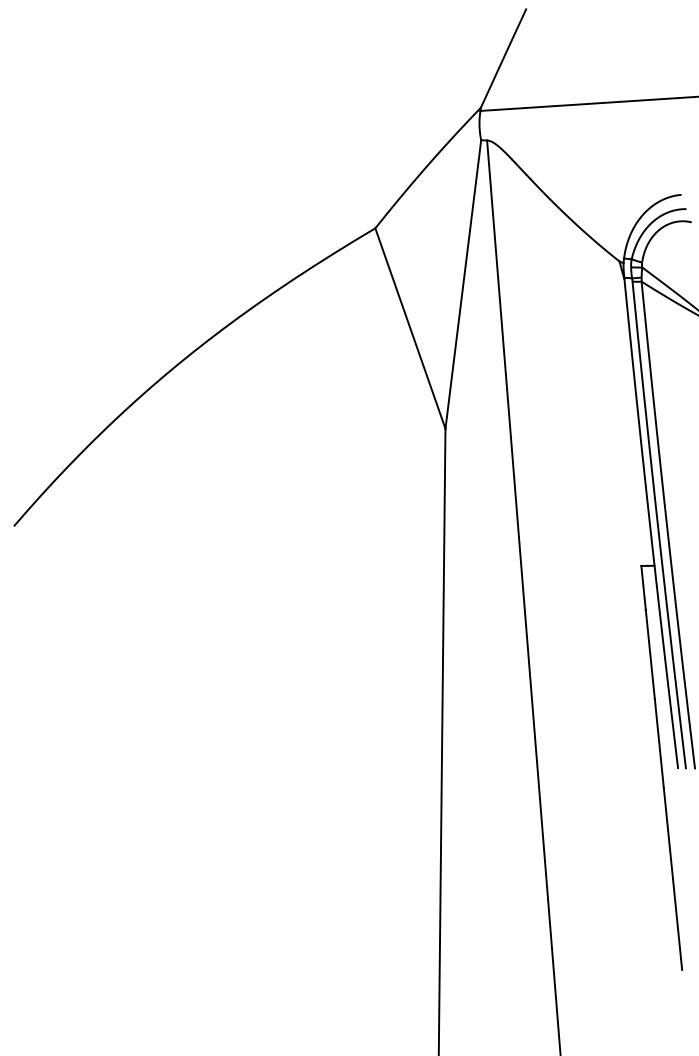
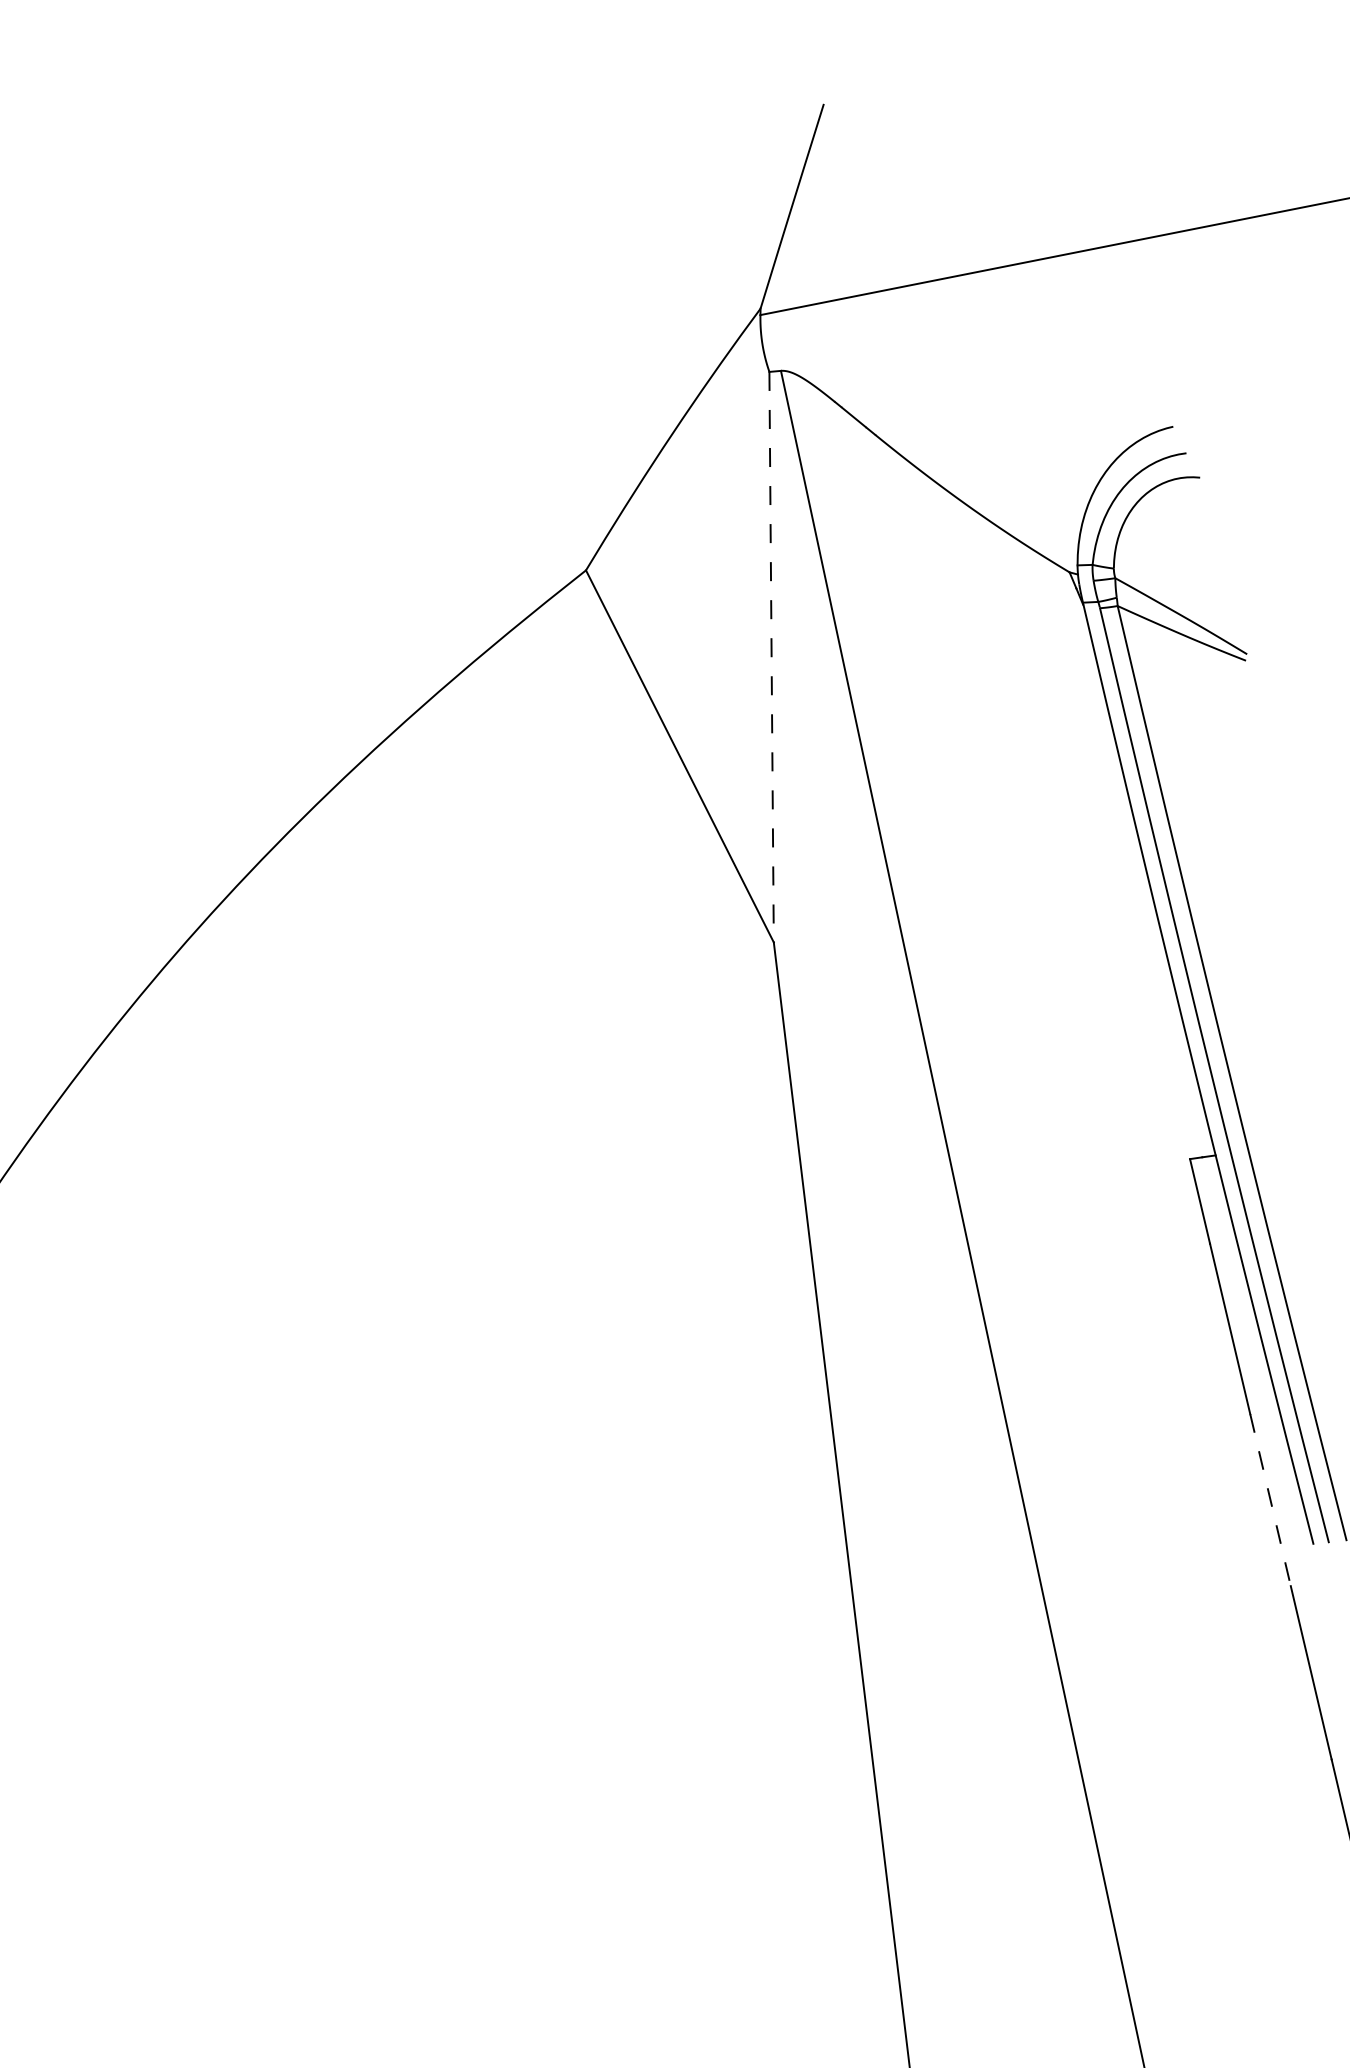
line: (463, 285) -> (772, 659), solid -> dashed
line: (659, 744) -> (1271, 1501), solid -> dashed

